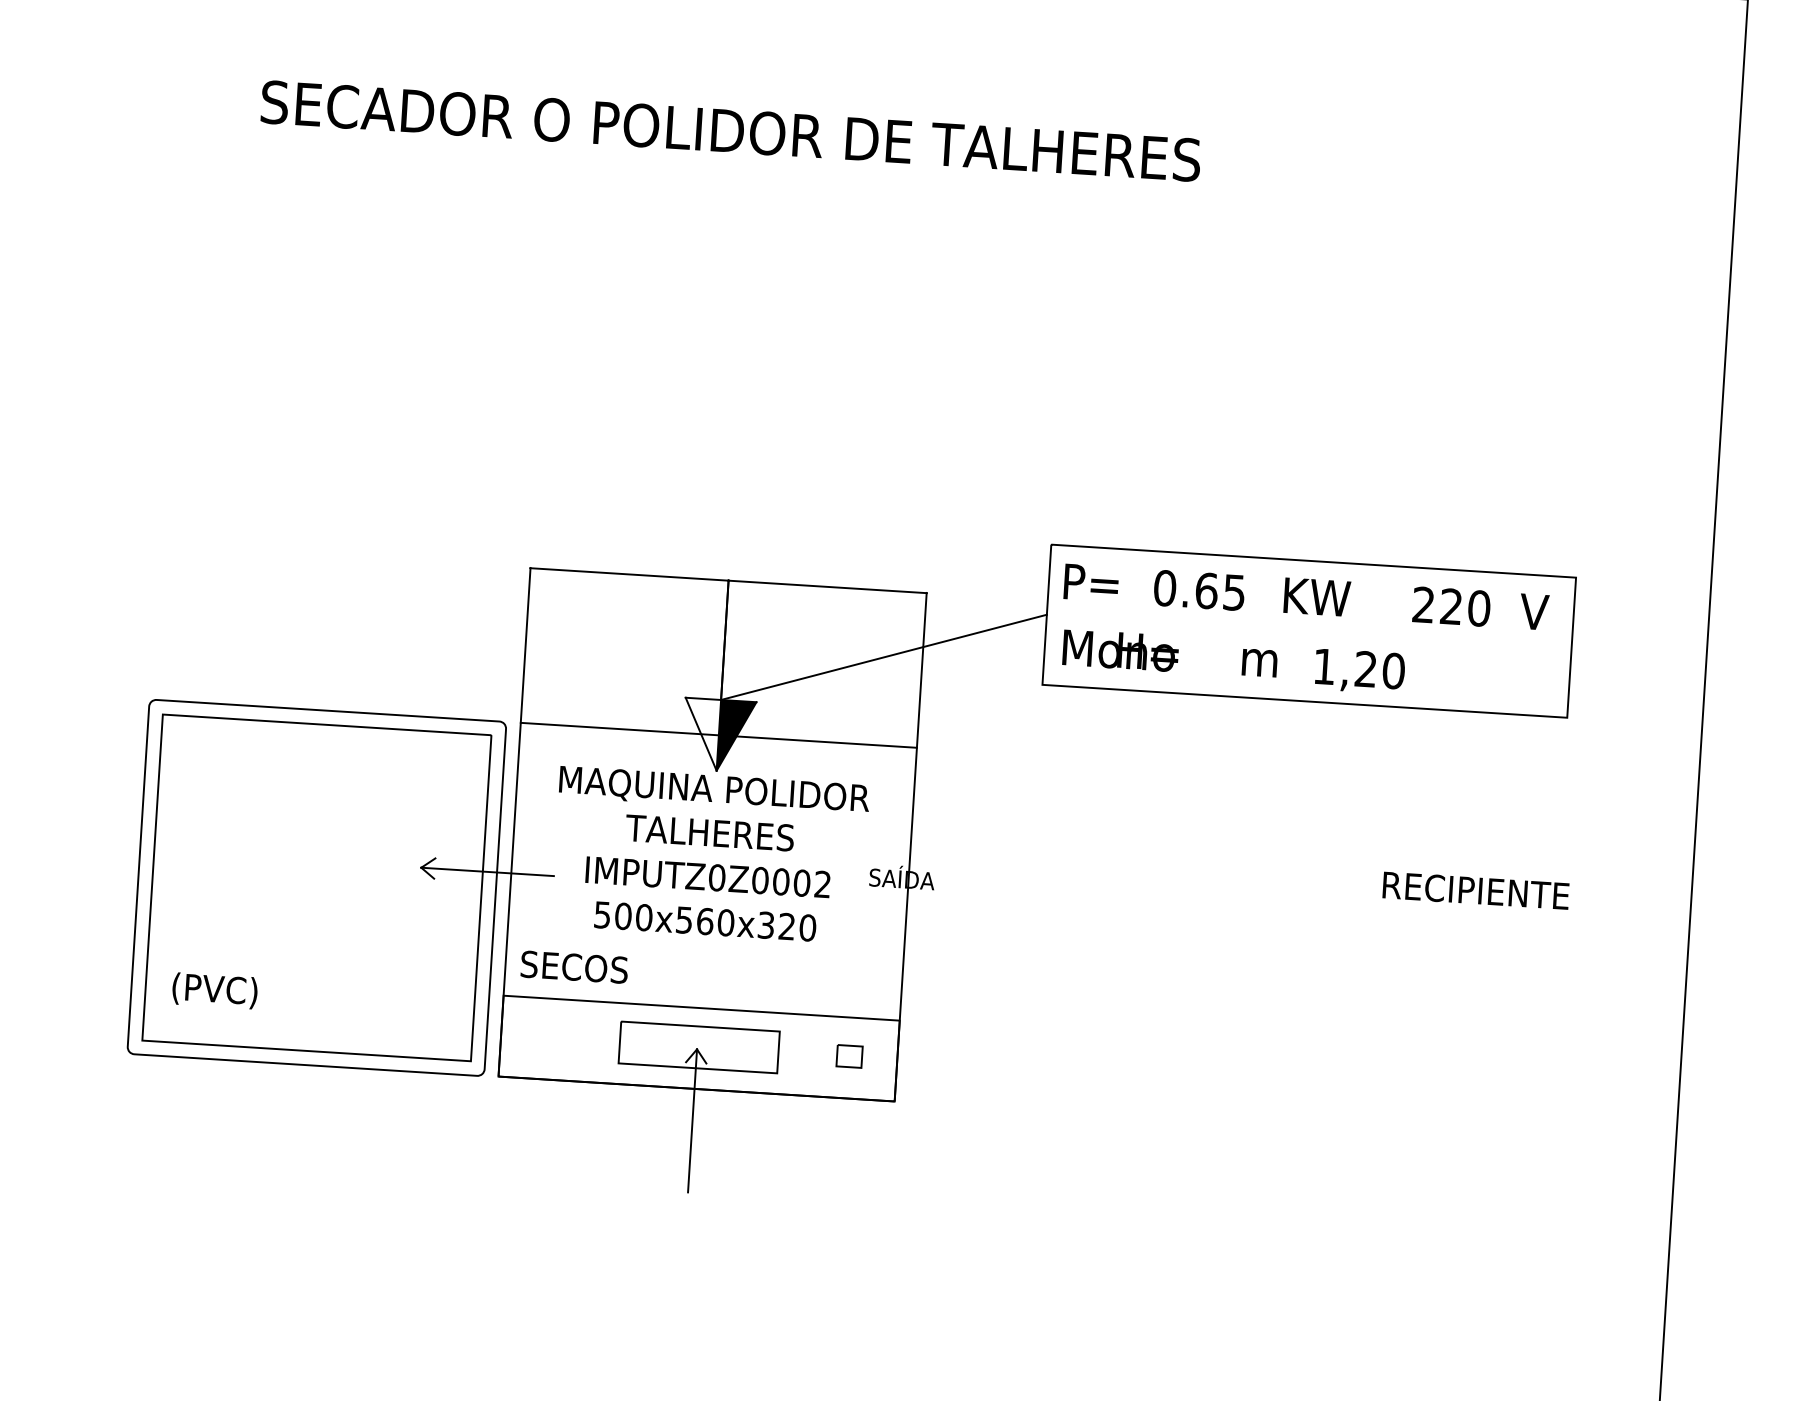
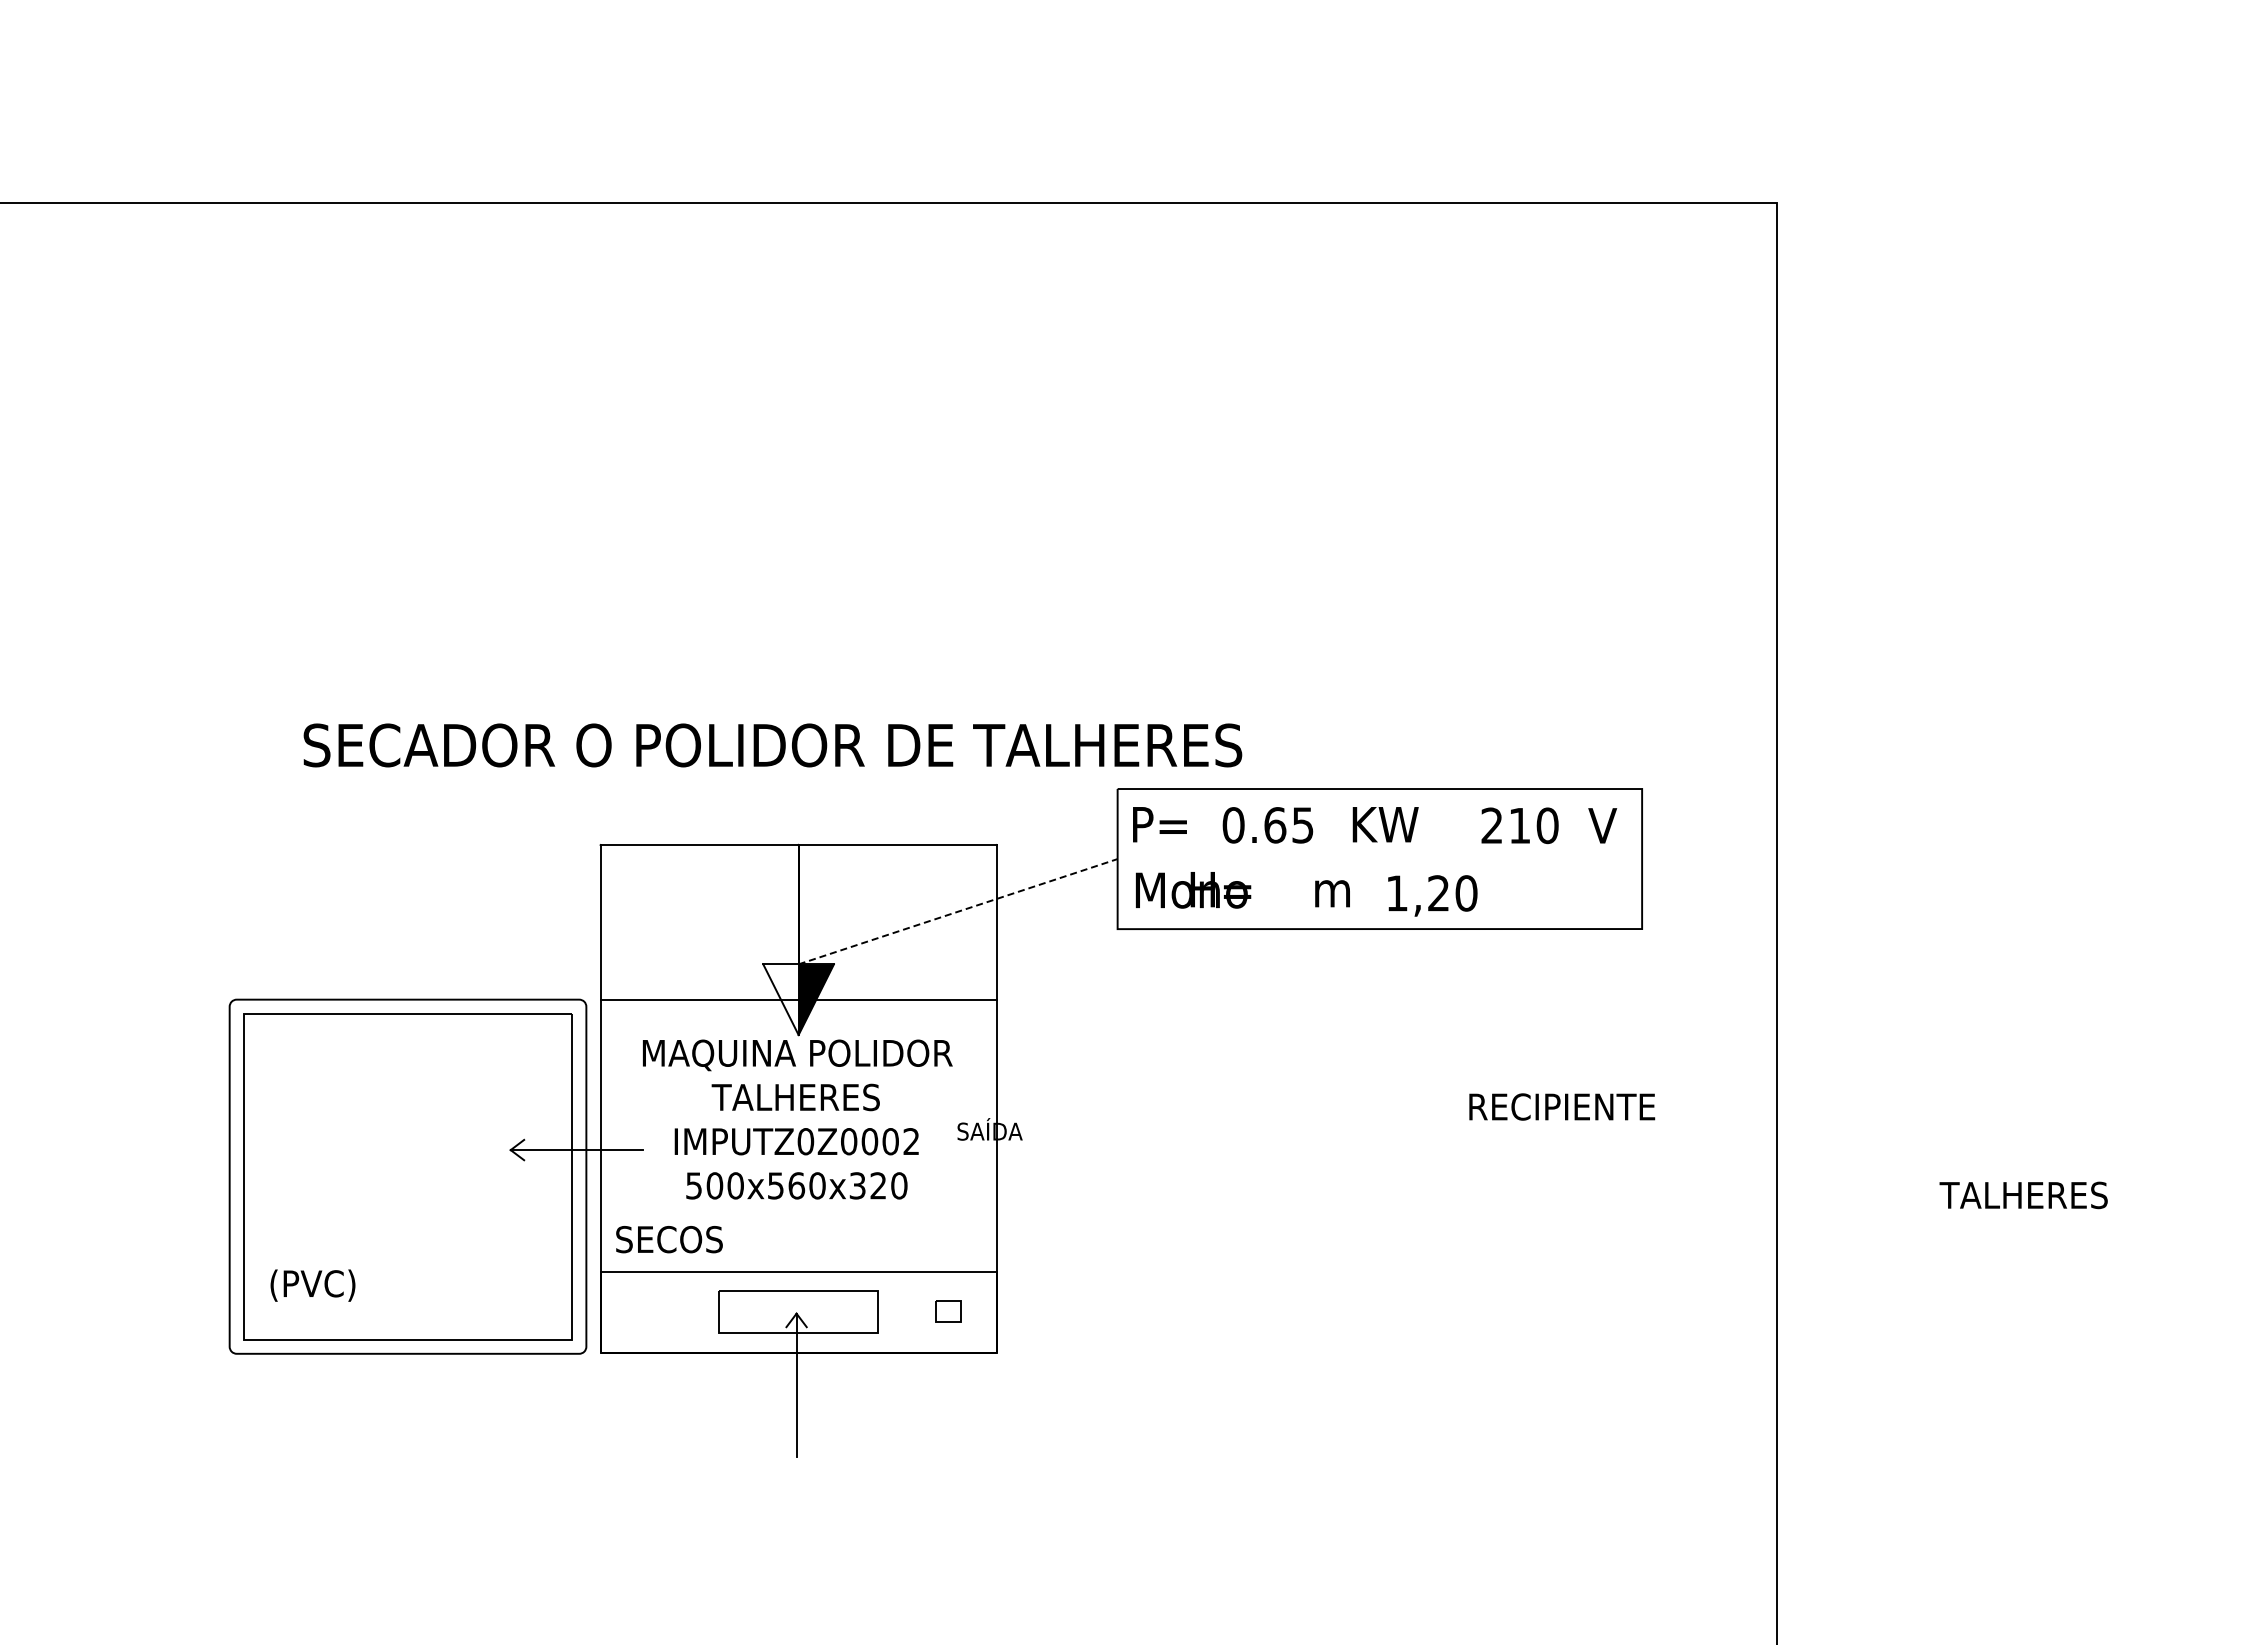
text: (730, 131) -> (772, 745), moved
text: (1451, 606) -> (1519, 825), 220 -> 210
line: (884, 657) -> (958, 911), solid -> dashed

